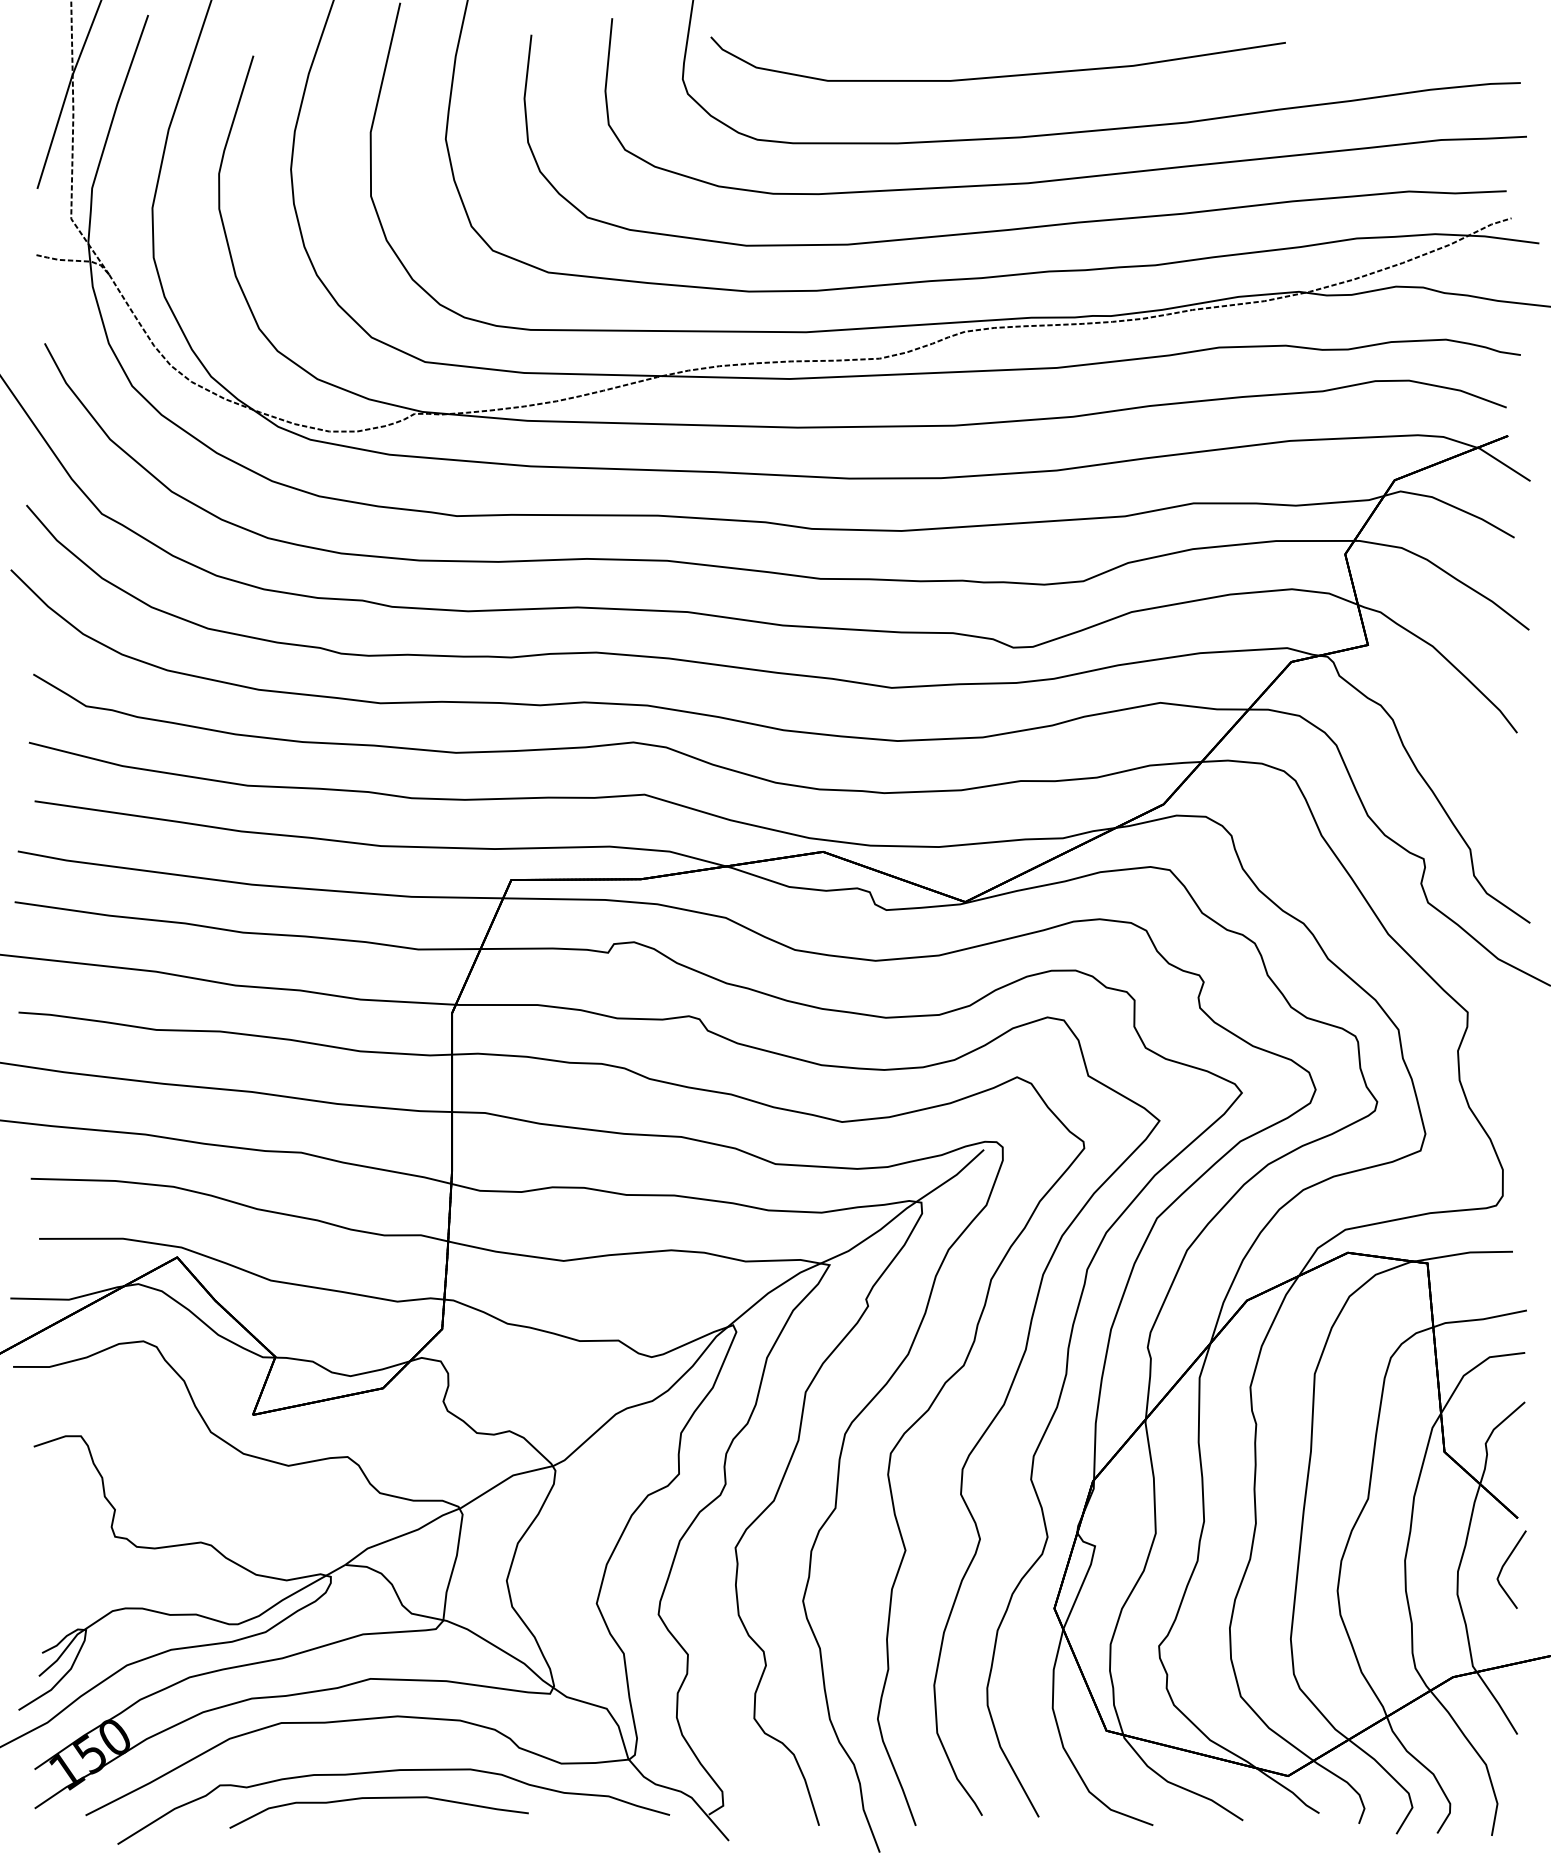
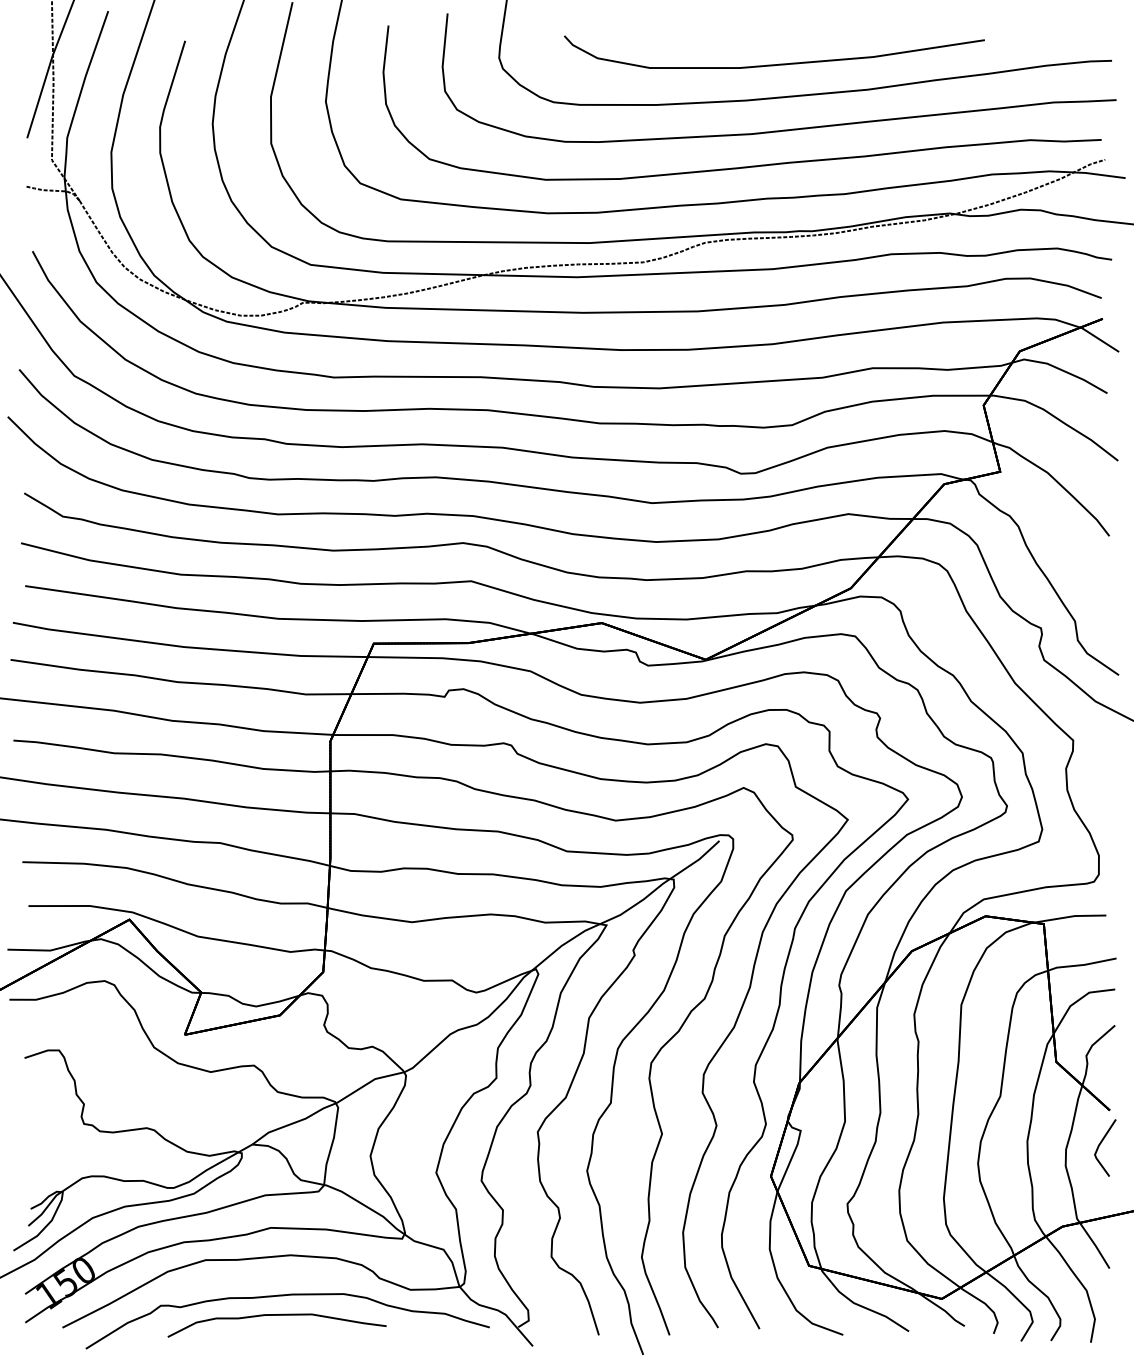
curve: (1000, 75) -> (776, 64), moved

